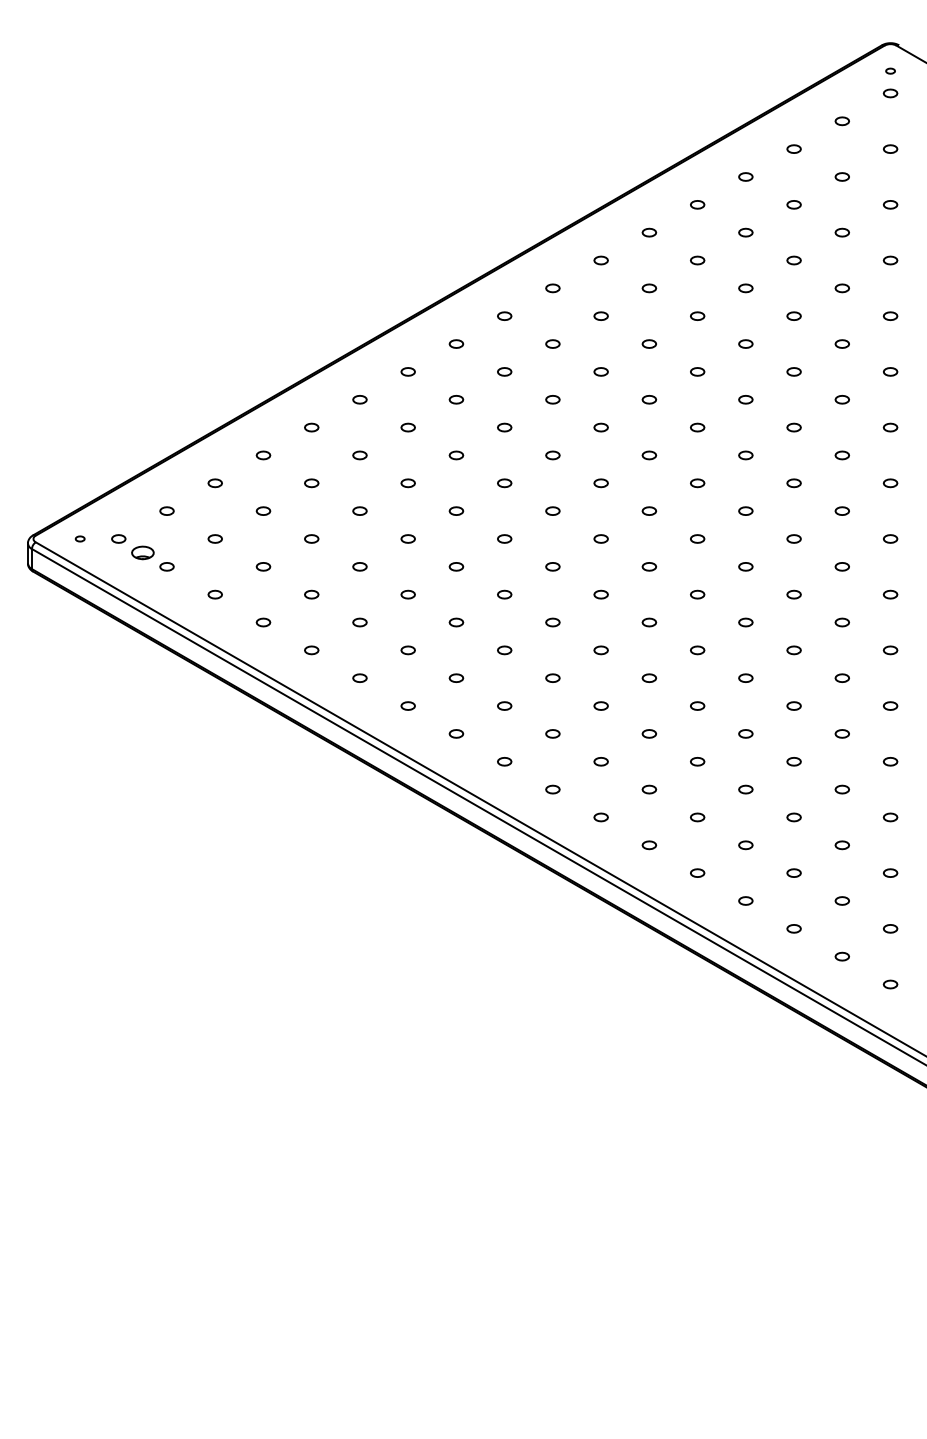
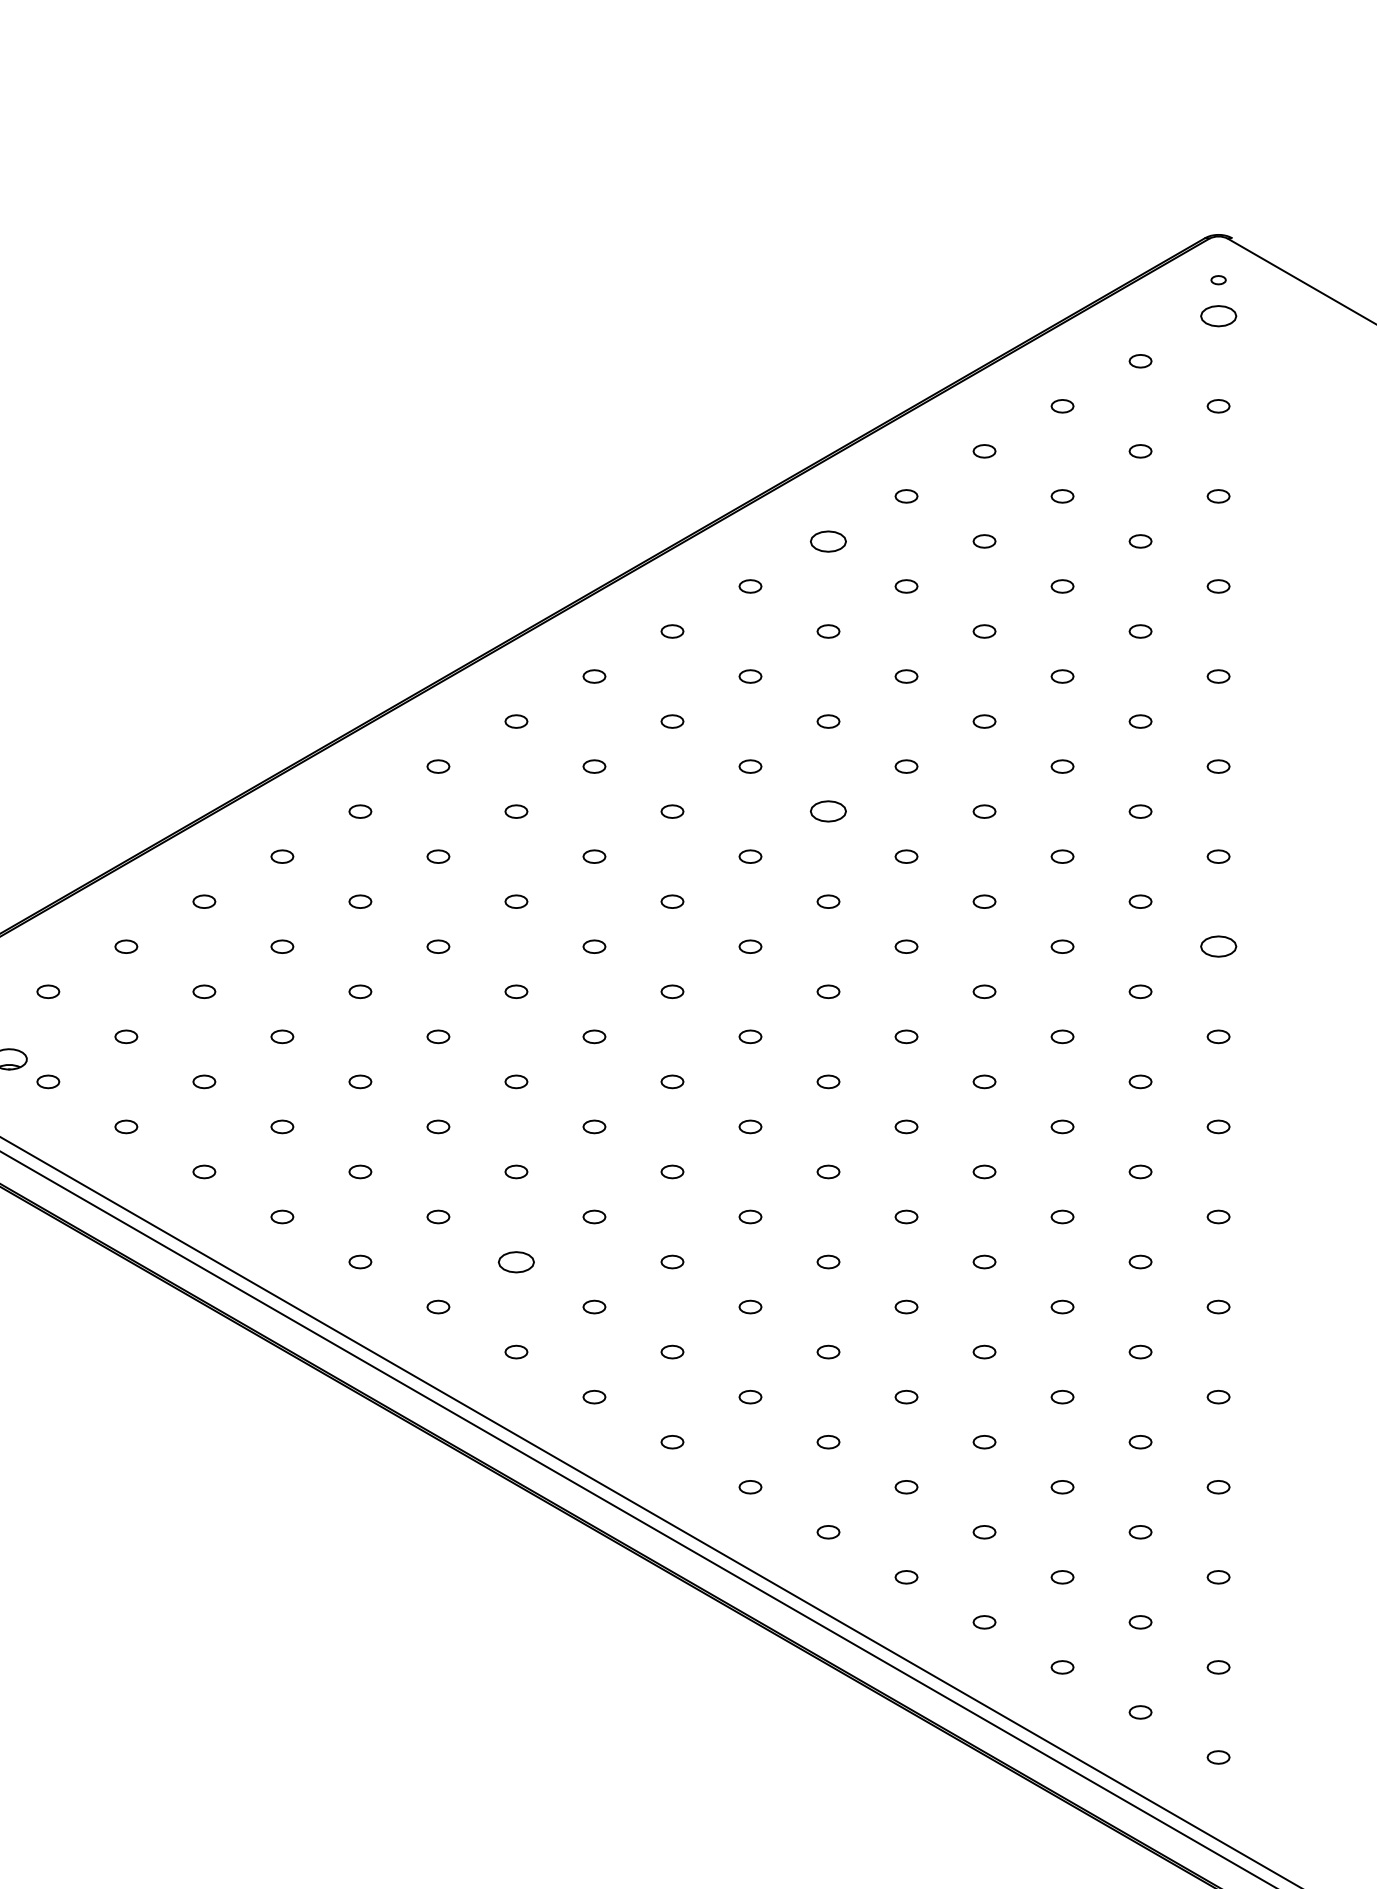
part: (890, 93) -> (1218, 316), size x1.6
part: (649, 232) -> (828, 541), size x1.6
part: (649, 399) -> (828, 811), size x1.6
part: (890, 483) -> (1218, 947), size x1.6
part: (456, 677) -> (516, 1260), size x1.6

